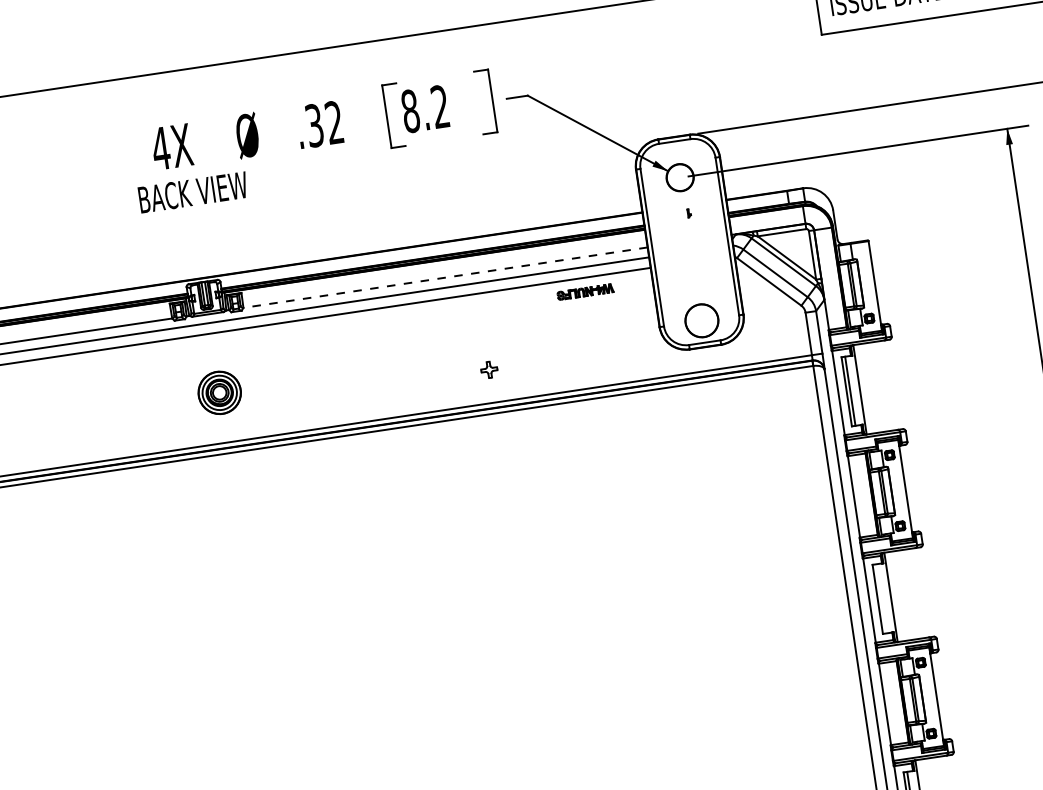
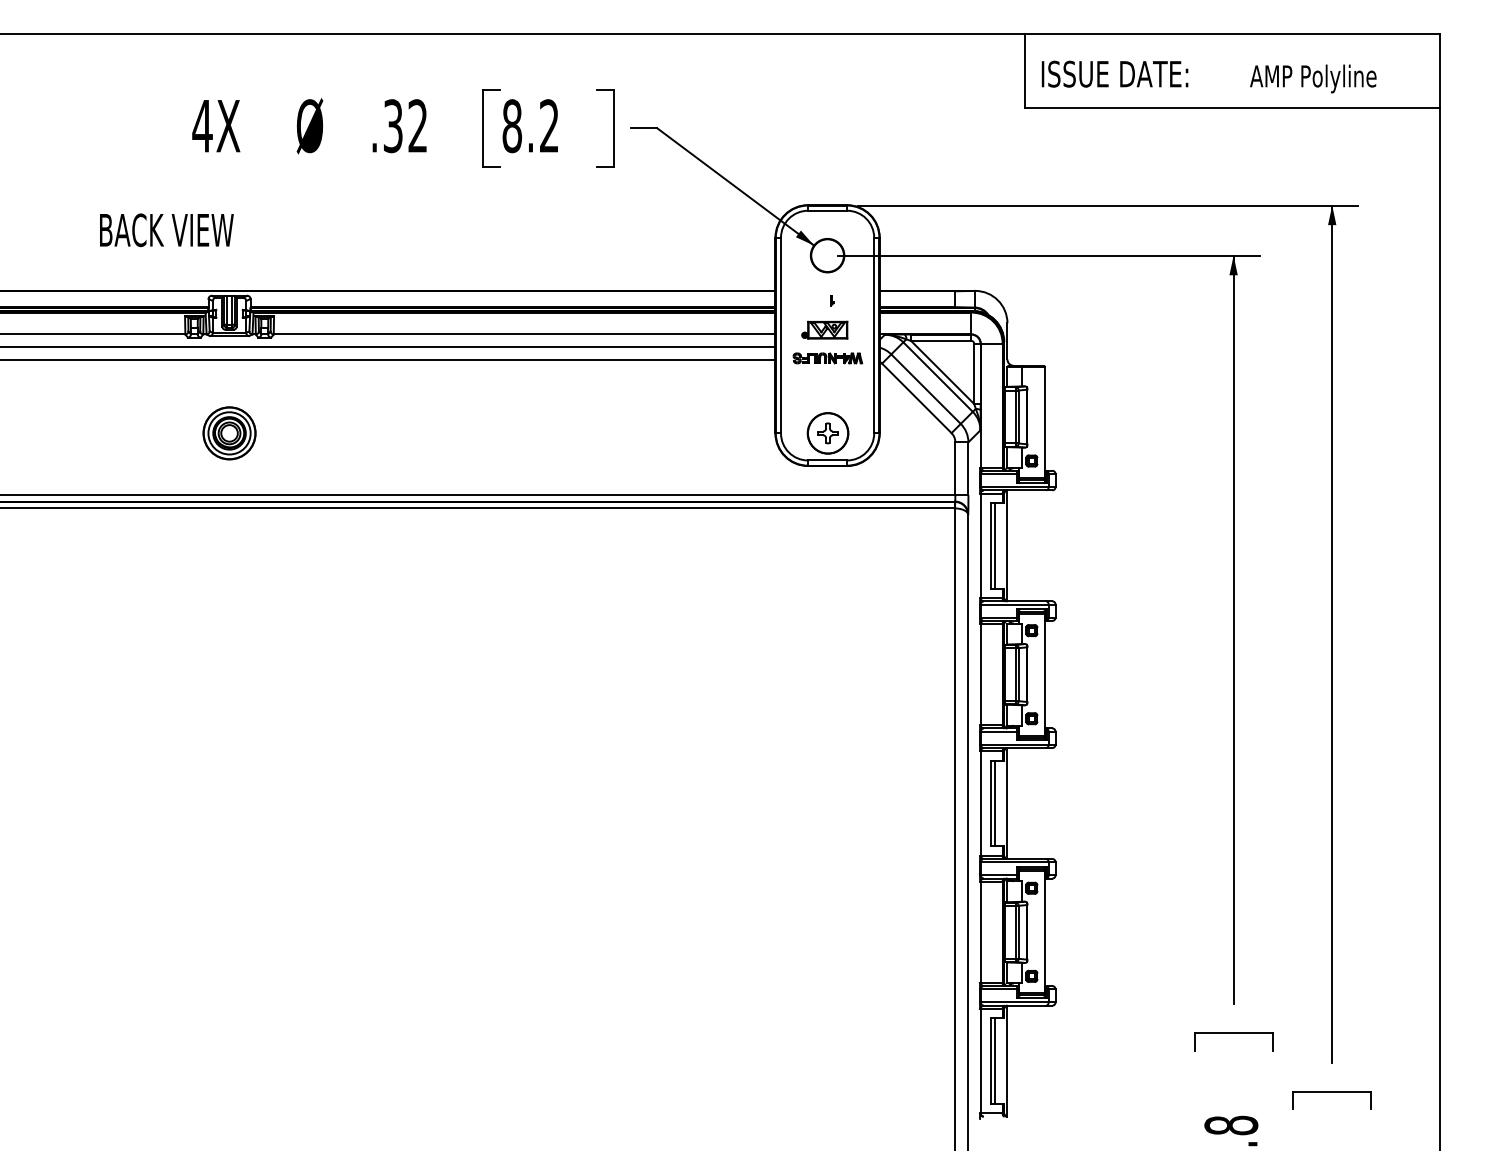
text: (193, 192) -> (166, 230), moved
part: (686, 237) -> (824, 329), added
line: (445, 277) -> (524, 334), dashed -> solid
part: (585, 292) -> (827, 358), moved
part: (488, 370) -> (827, 433), moved
line: (881, 598) -> (995, 803), added

